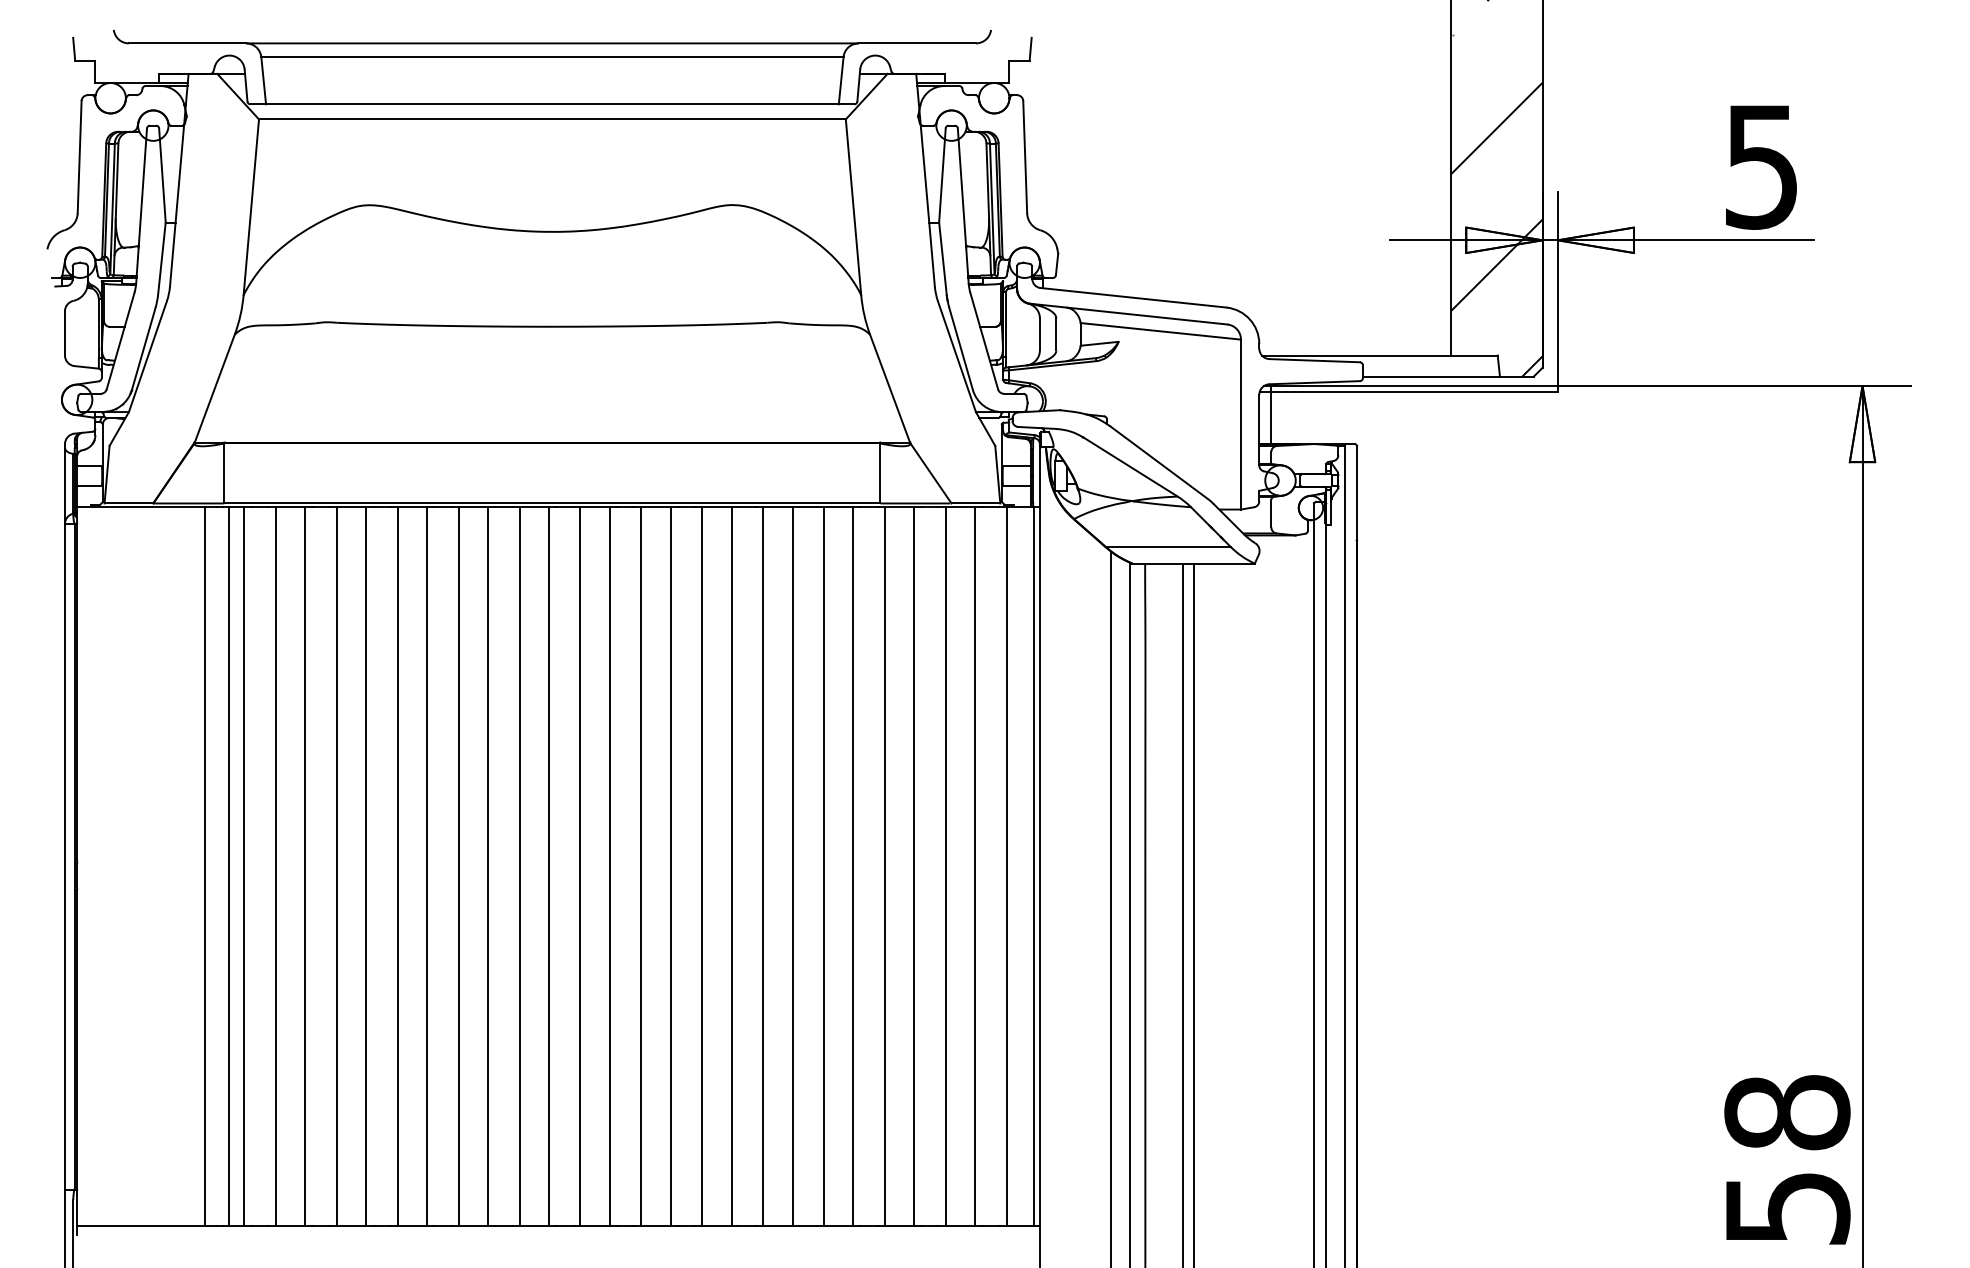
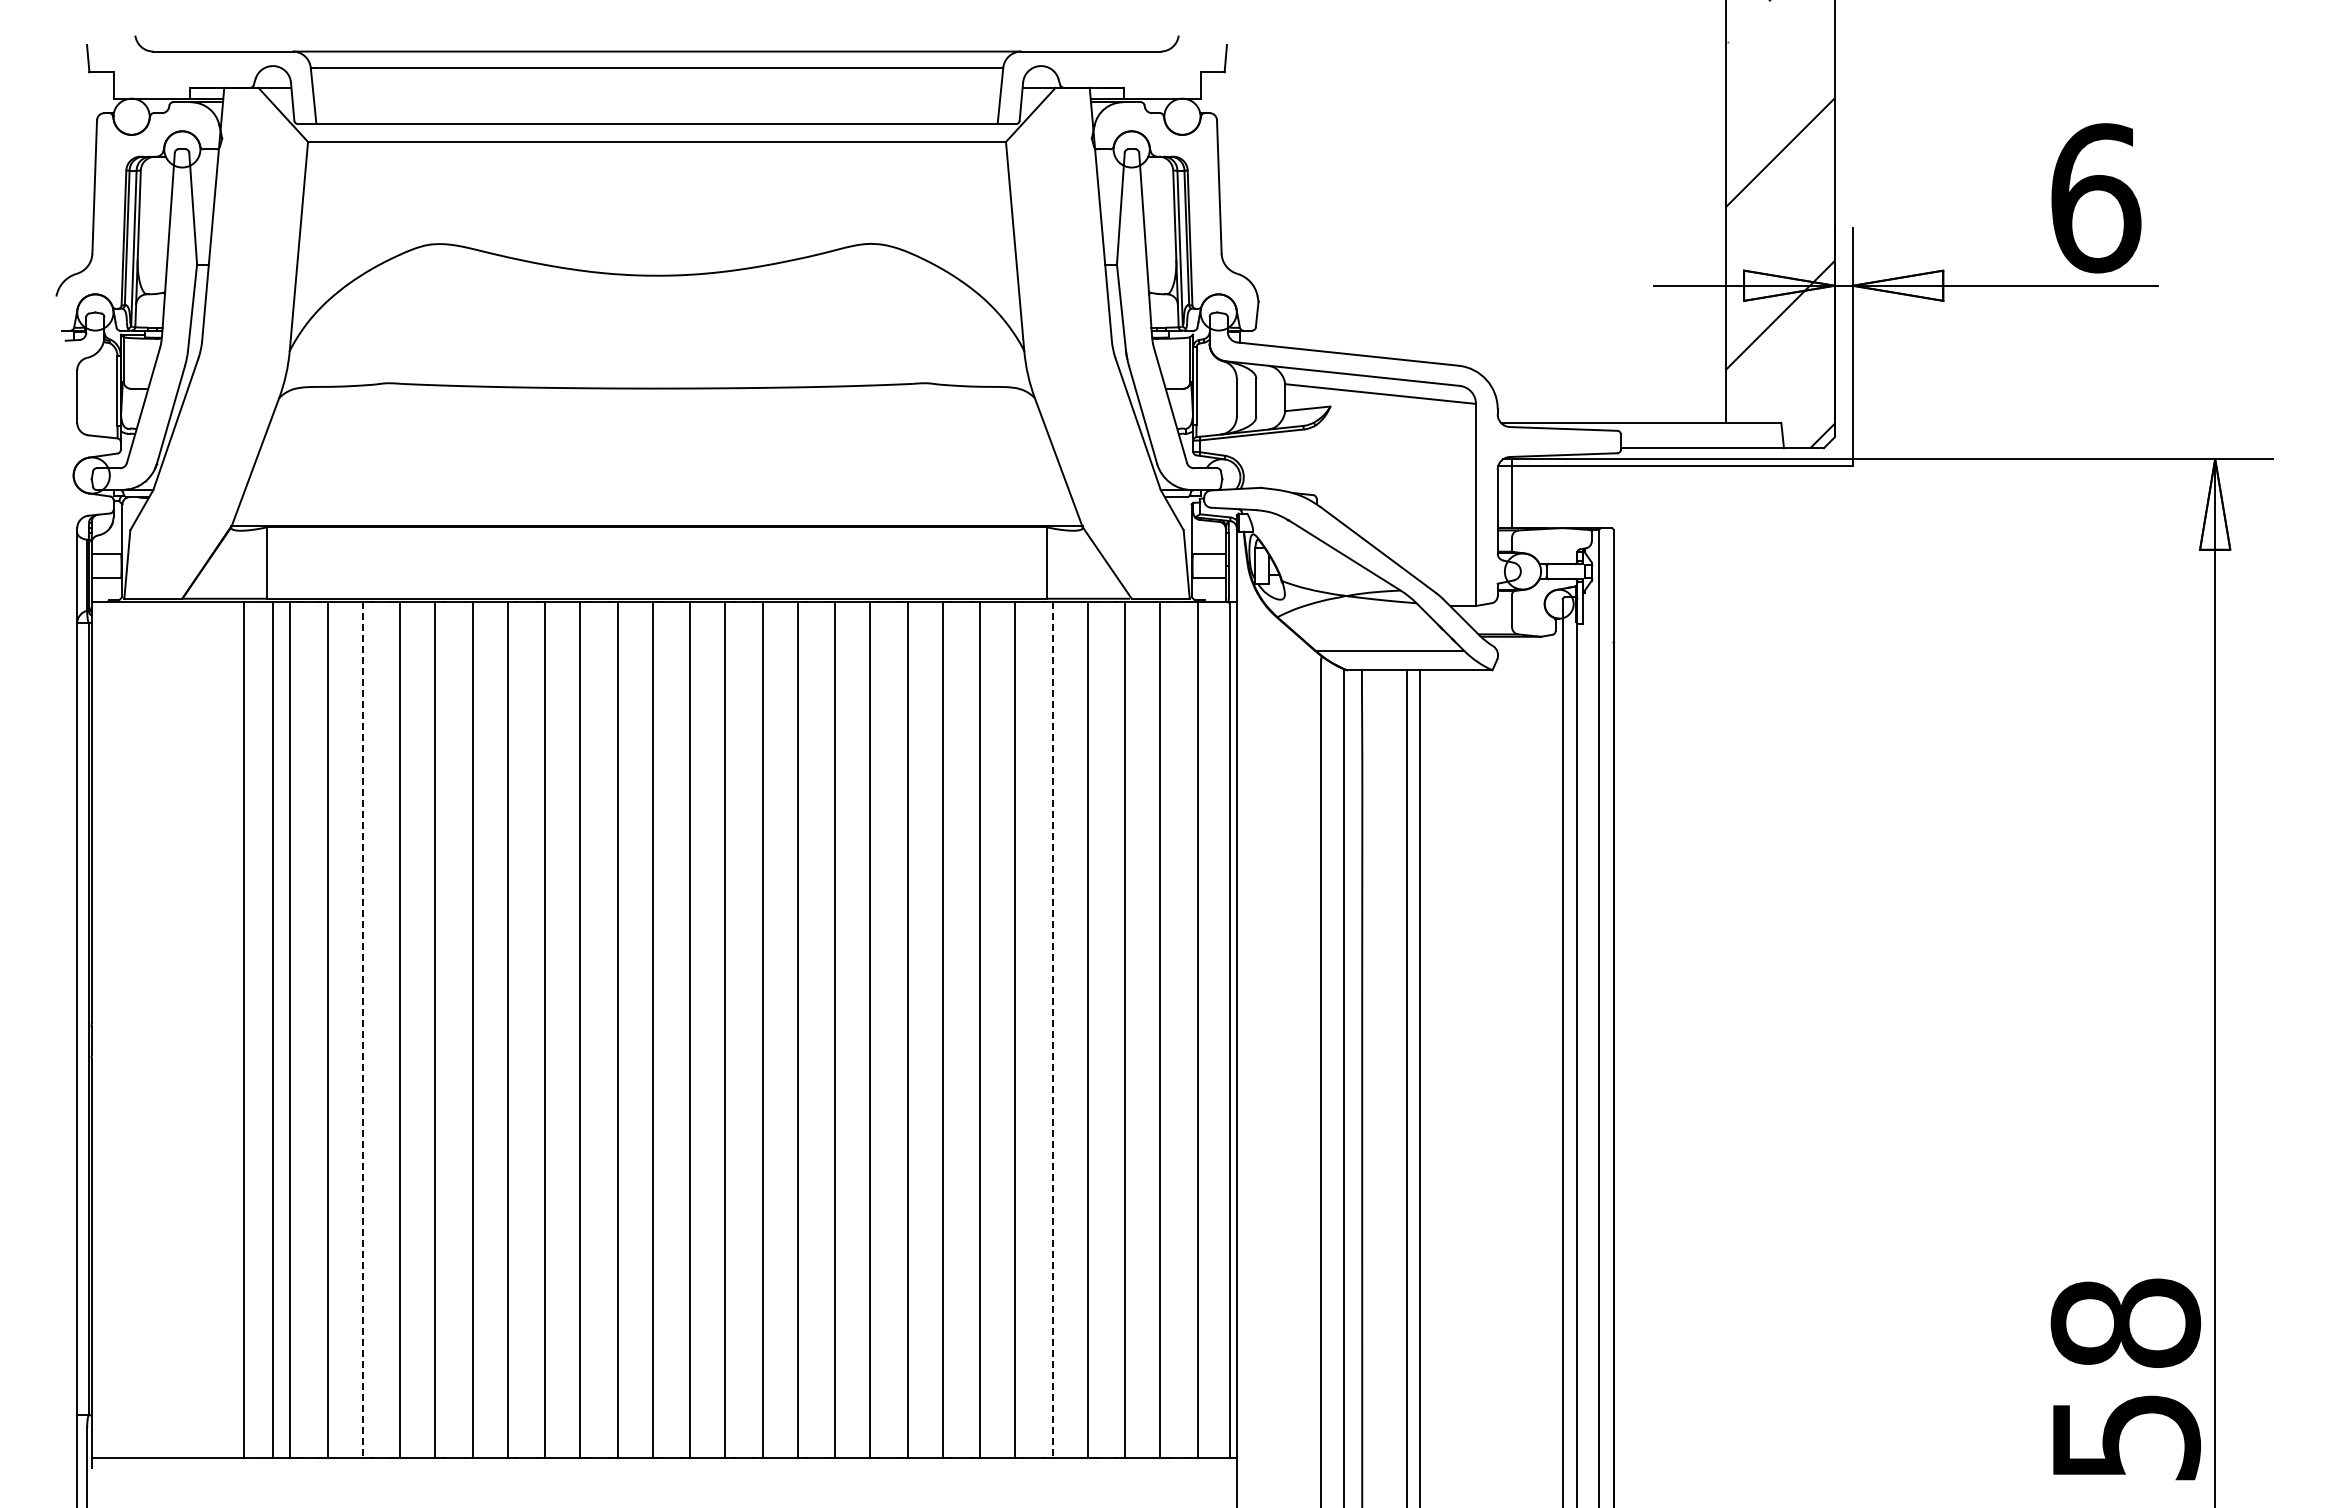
text: (1762, 166) -> (2096, 198), 5 -> 6
line: (304, 865) -> (362, 1029), solid -> dashed
line: (884, 865) -> (1052, 1029), solid -> dashed

